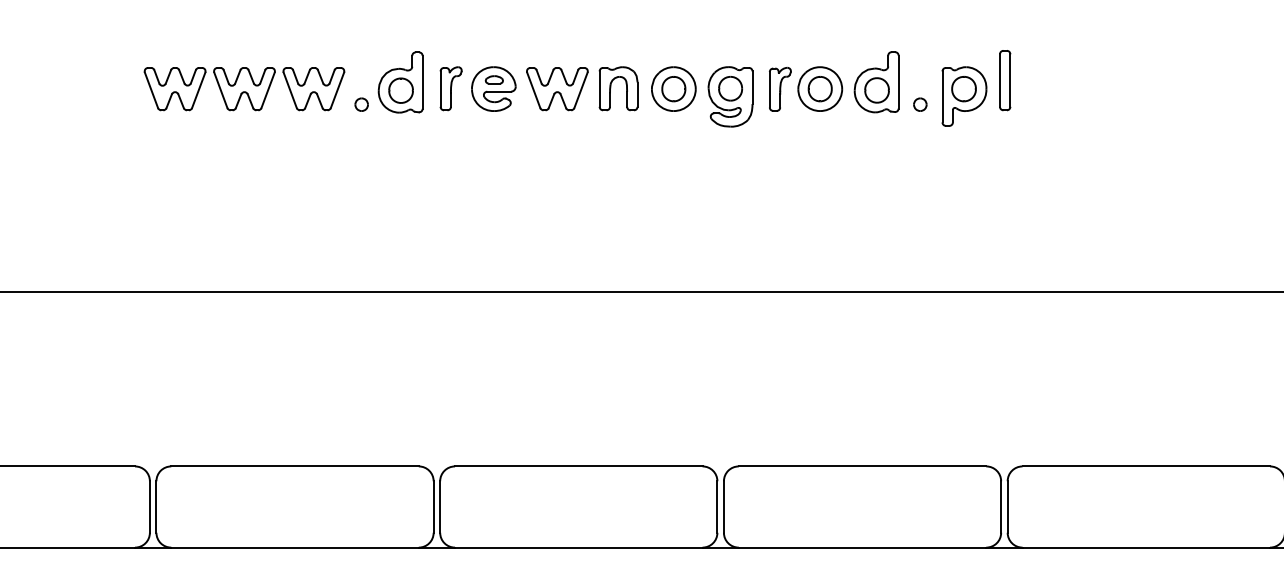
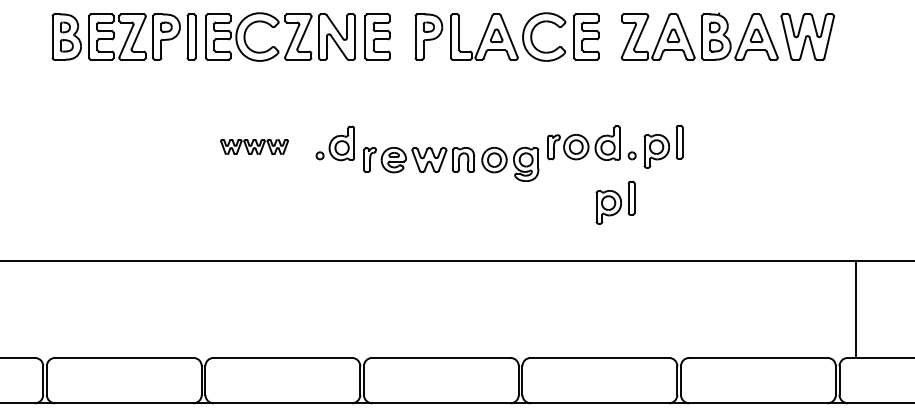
part: (244, 87) -> (254, 146), size x0.6
part: (596, 96) -> (451, 164), moved
part: (890, 188) -> (615, 202), added

